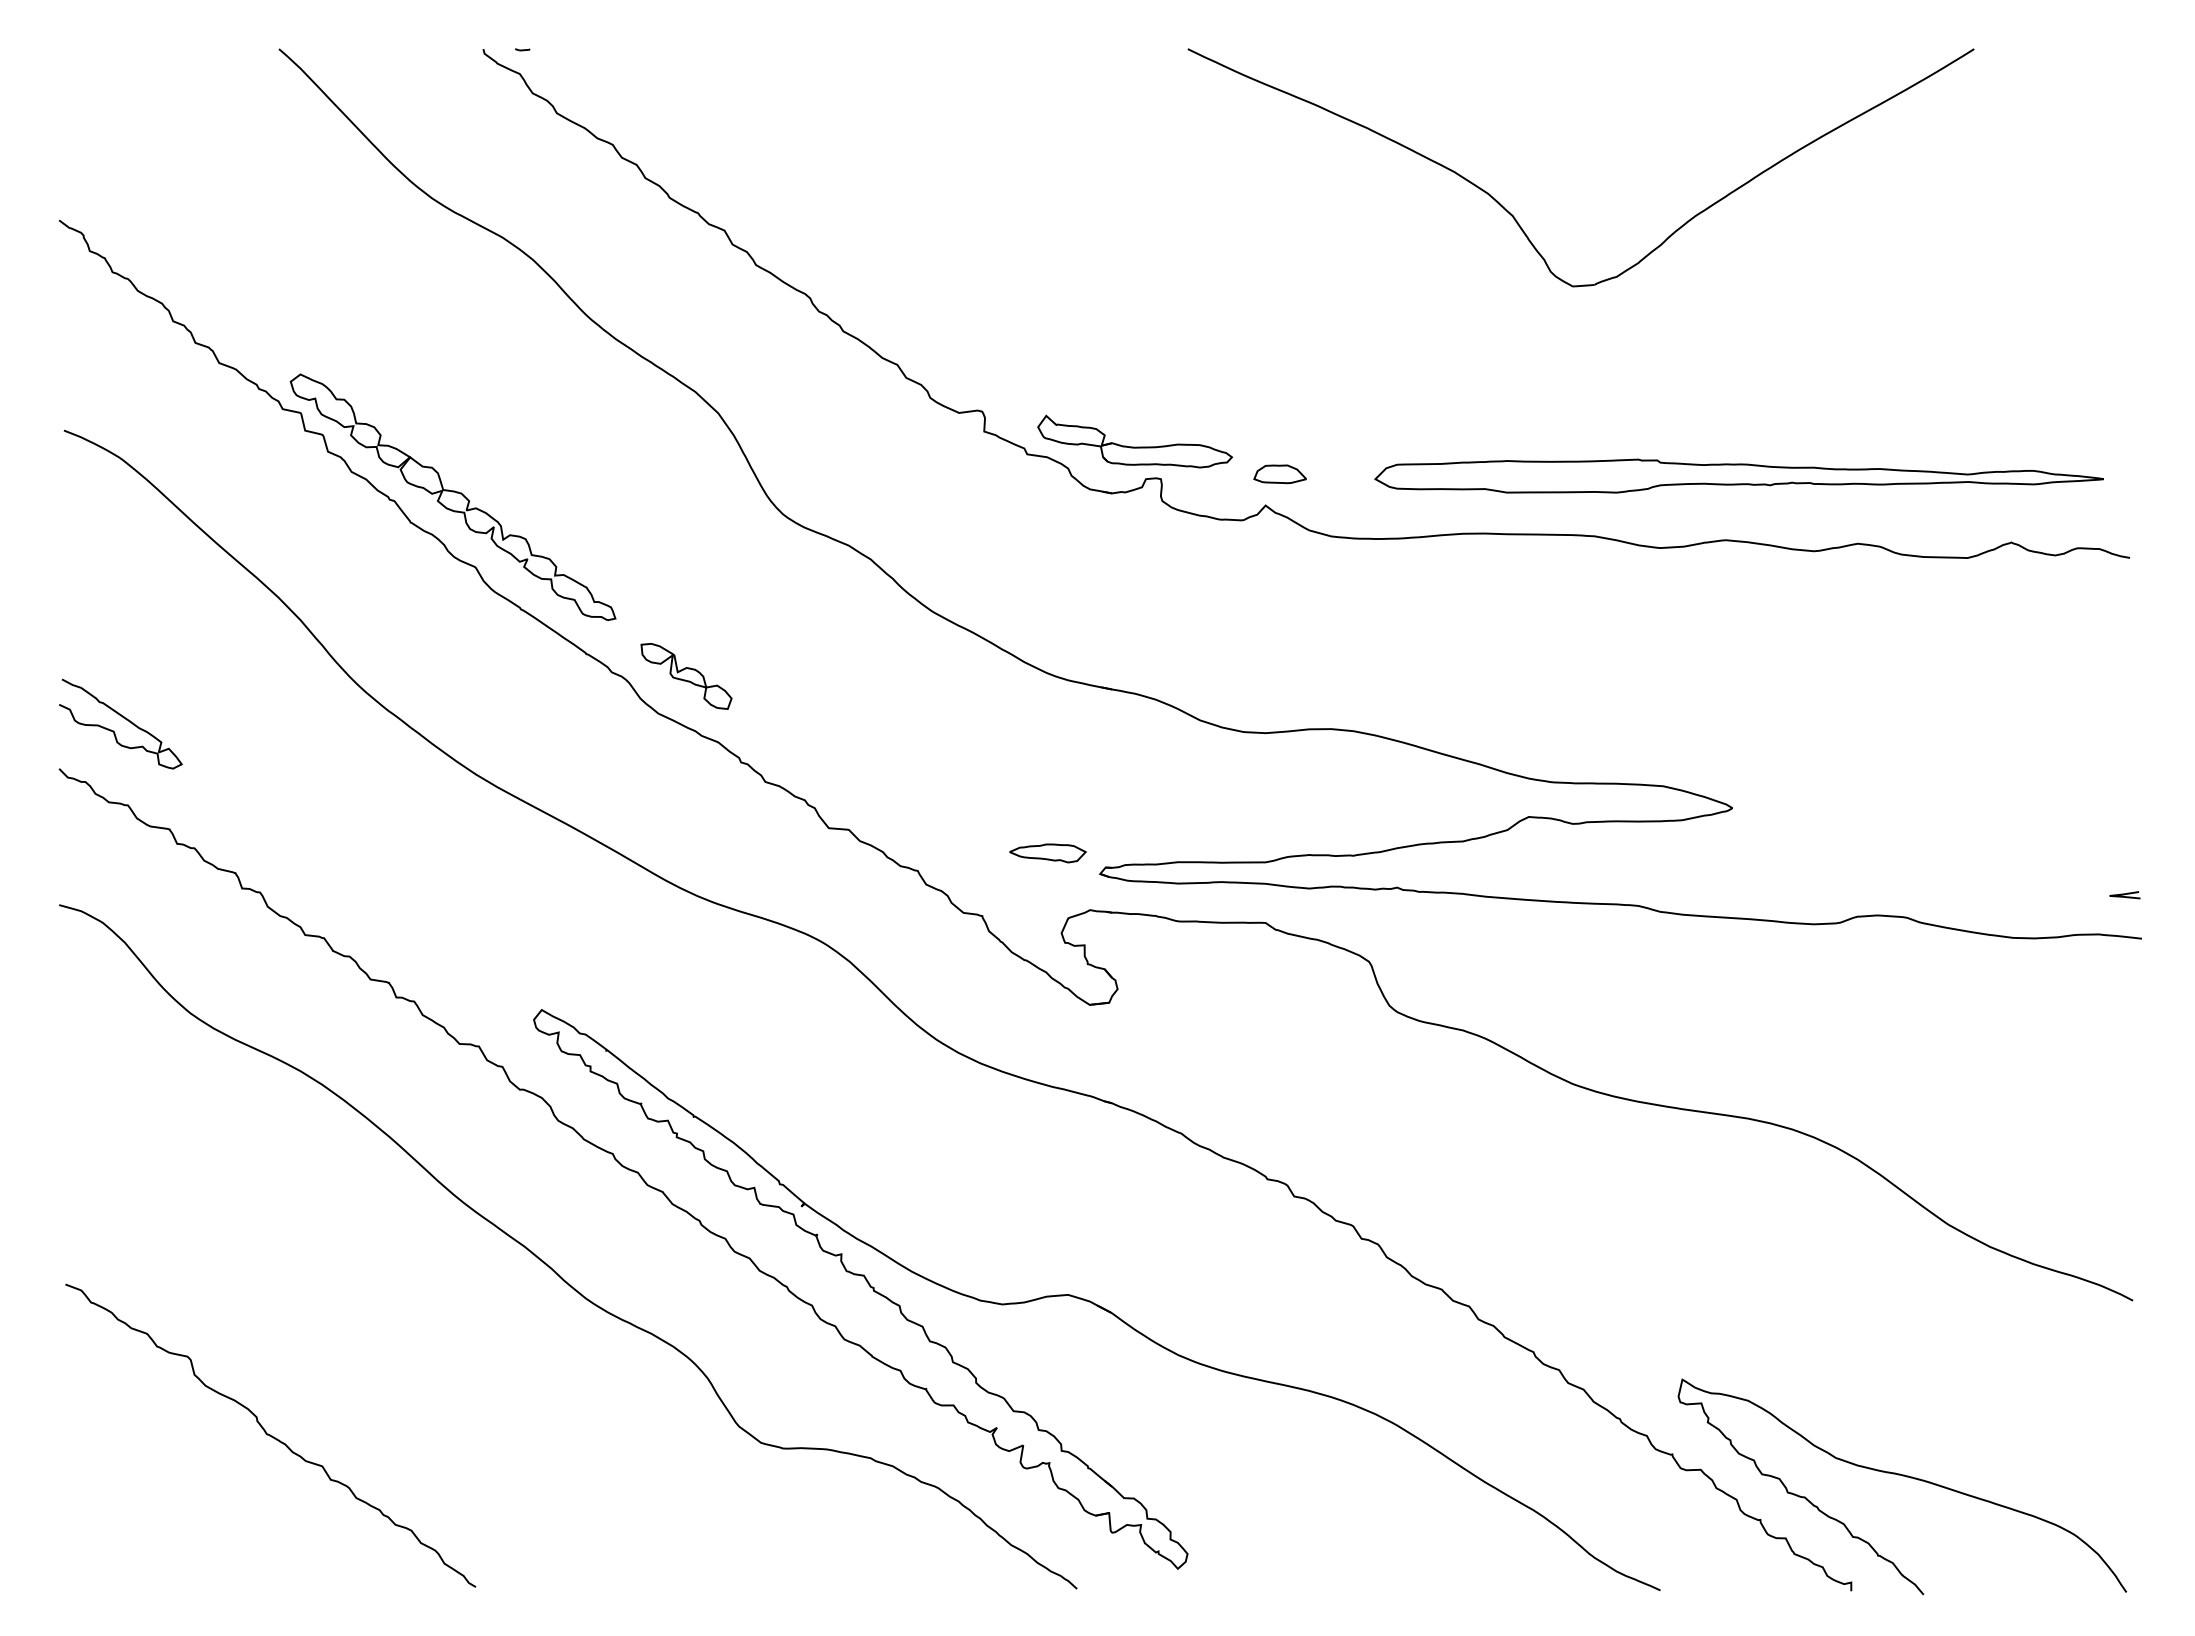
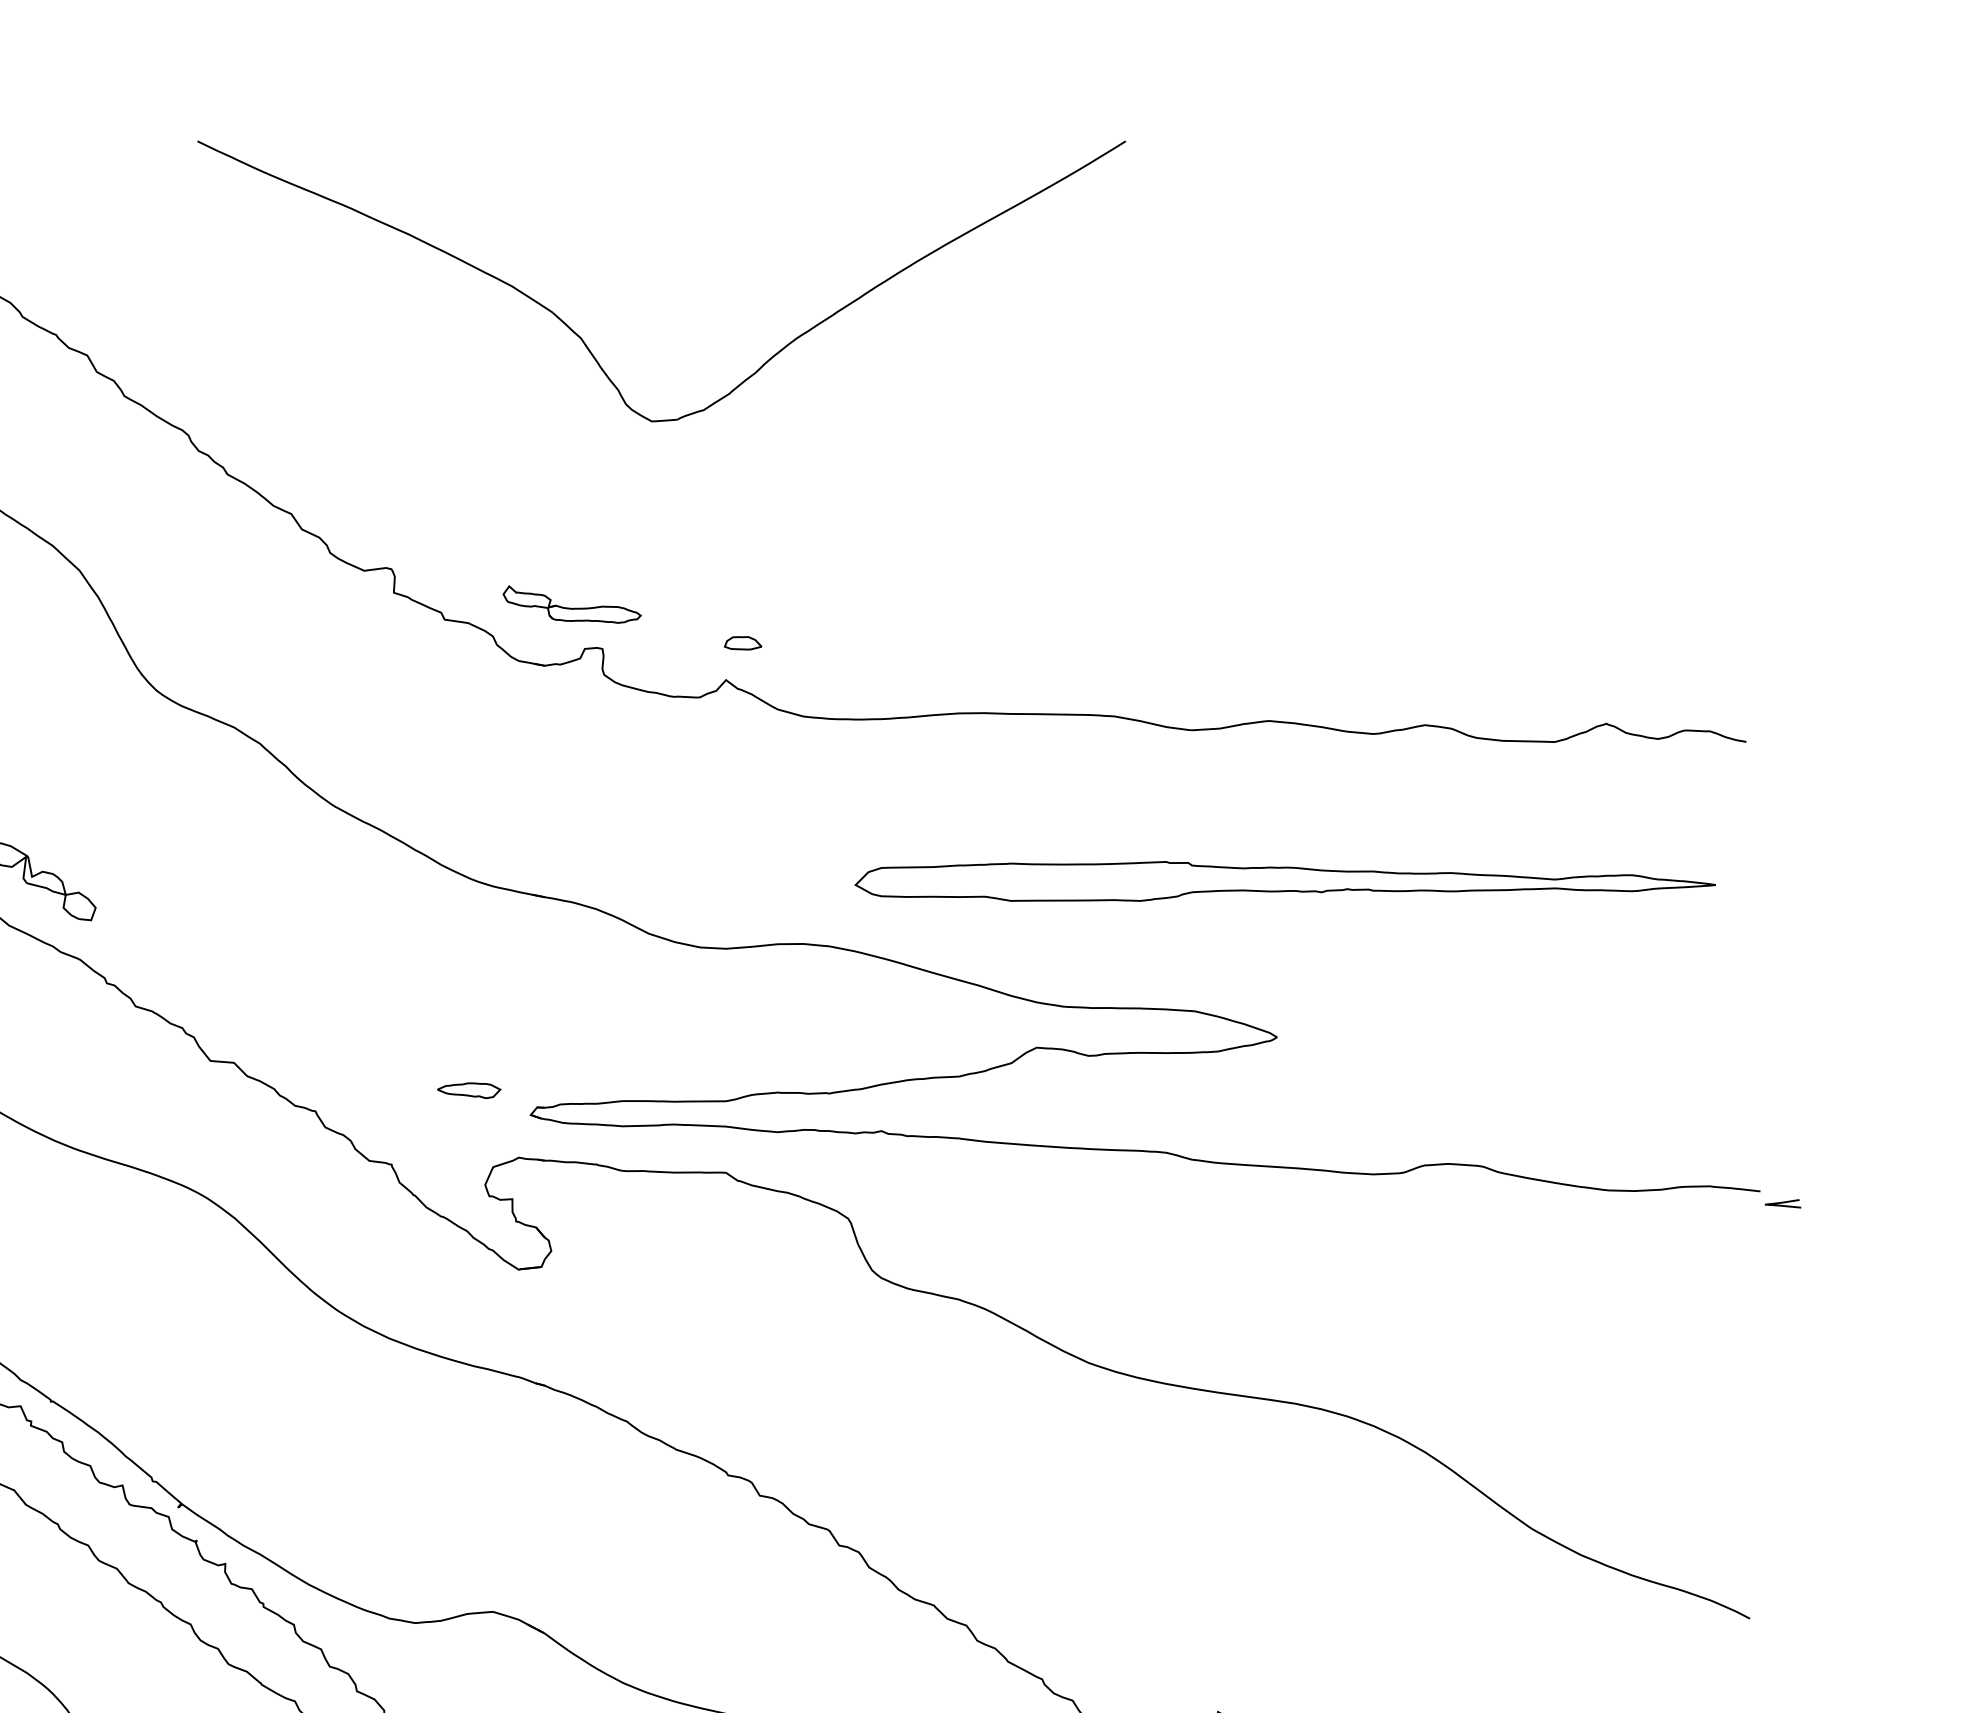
part: (1514, 216) -> (583, 338), moved
part: (1135, 441) -> (572, 604), size x0.6
part: (1279, 474) -> (742, 643), size x0.6
part: (1738, 475) -> (1284, 880), moved
part: (1047, 853) -> (468, 1090), size x0.7
curve: (2124, 895) -> (1782, 1204), moved

